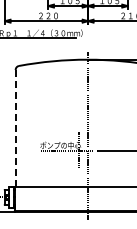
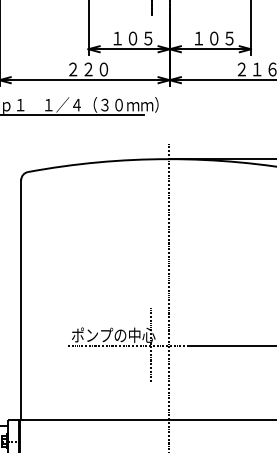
line: (15, 128) -> (20, 300), dashed -> solid

